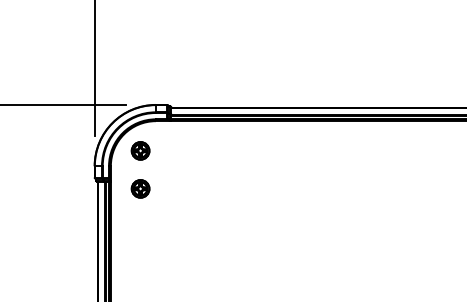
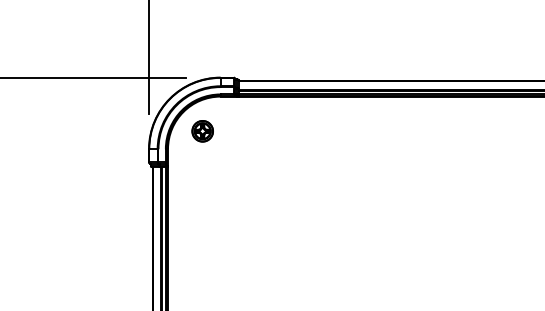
part: (140, 188) -> (202, 175), removed

